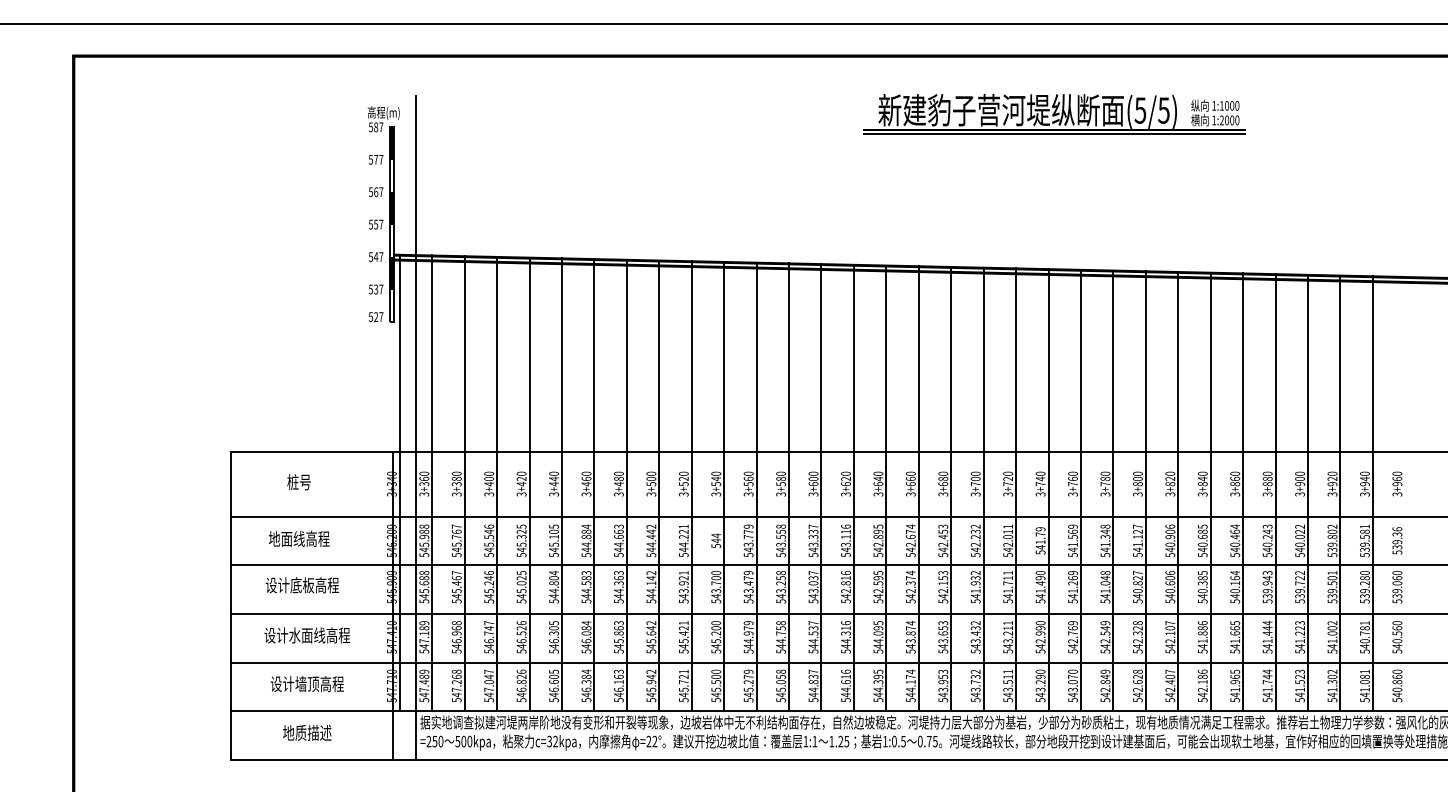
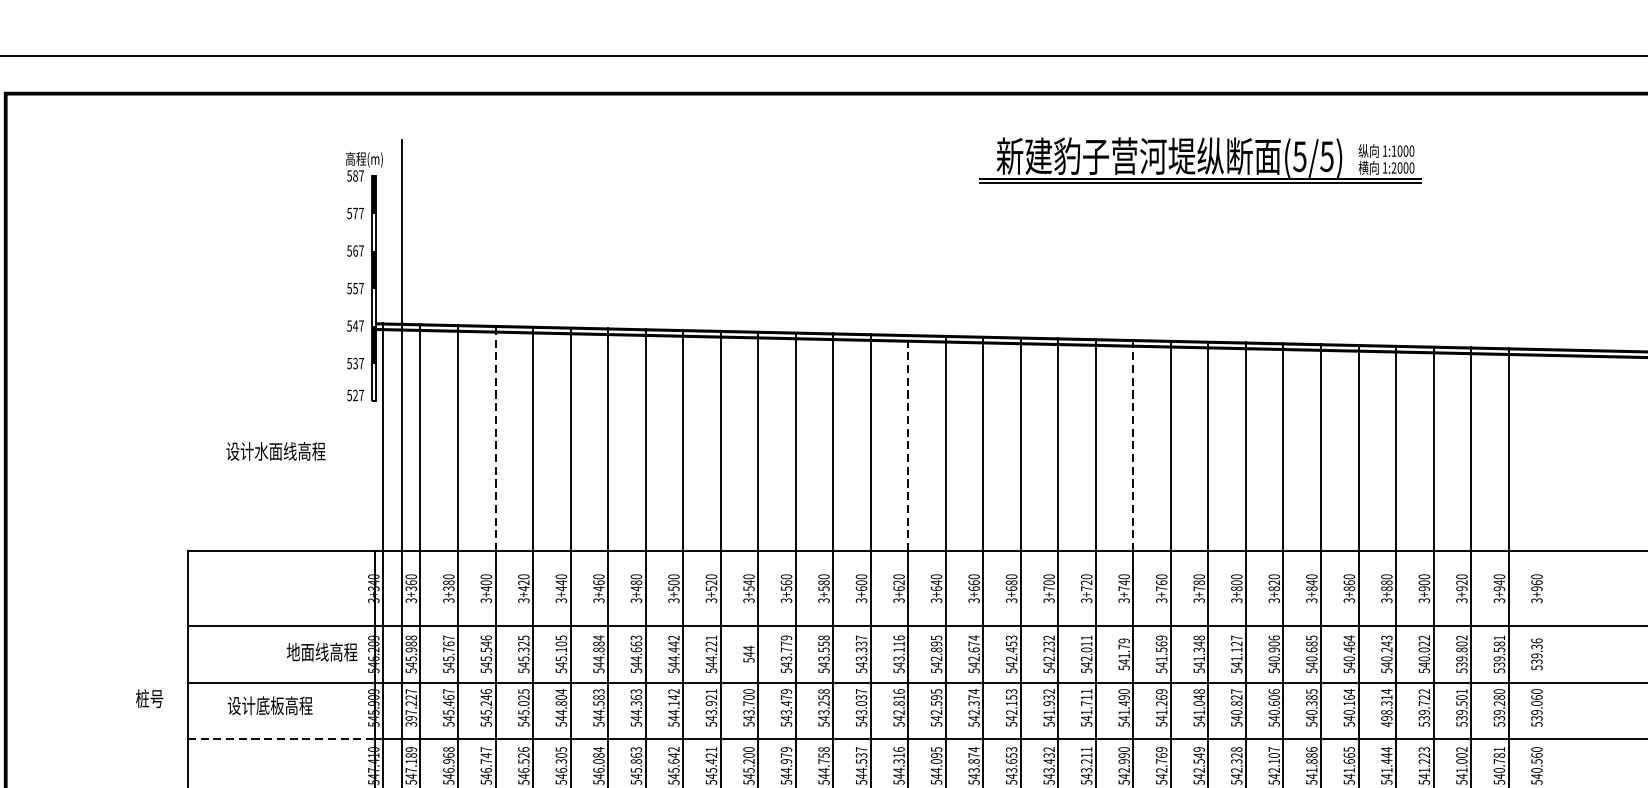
part: (1054, 113) -> (1200, 159), moved
line: (497, 353) -> (495, 437), solid -> dashed
line: (853, 357) -> (907, 442), solid -> dashed
line: (1048, 359) -> (1133, 444), solid -> dashed
text: (298, 482) -> (148, 699), moved
text: (298, 538) -> (321, 651), moved
text: (1267, 586) -> (1386, 707), 539.943 -> 498.314
text: (424, 587) -> (411, 708), 545.688 -> 397.227
line: (312, 613) -> (281, 738), solid -> dashed
text: (307, 635) -> (276, 451), moved

